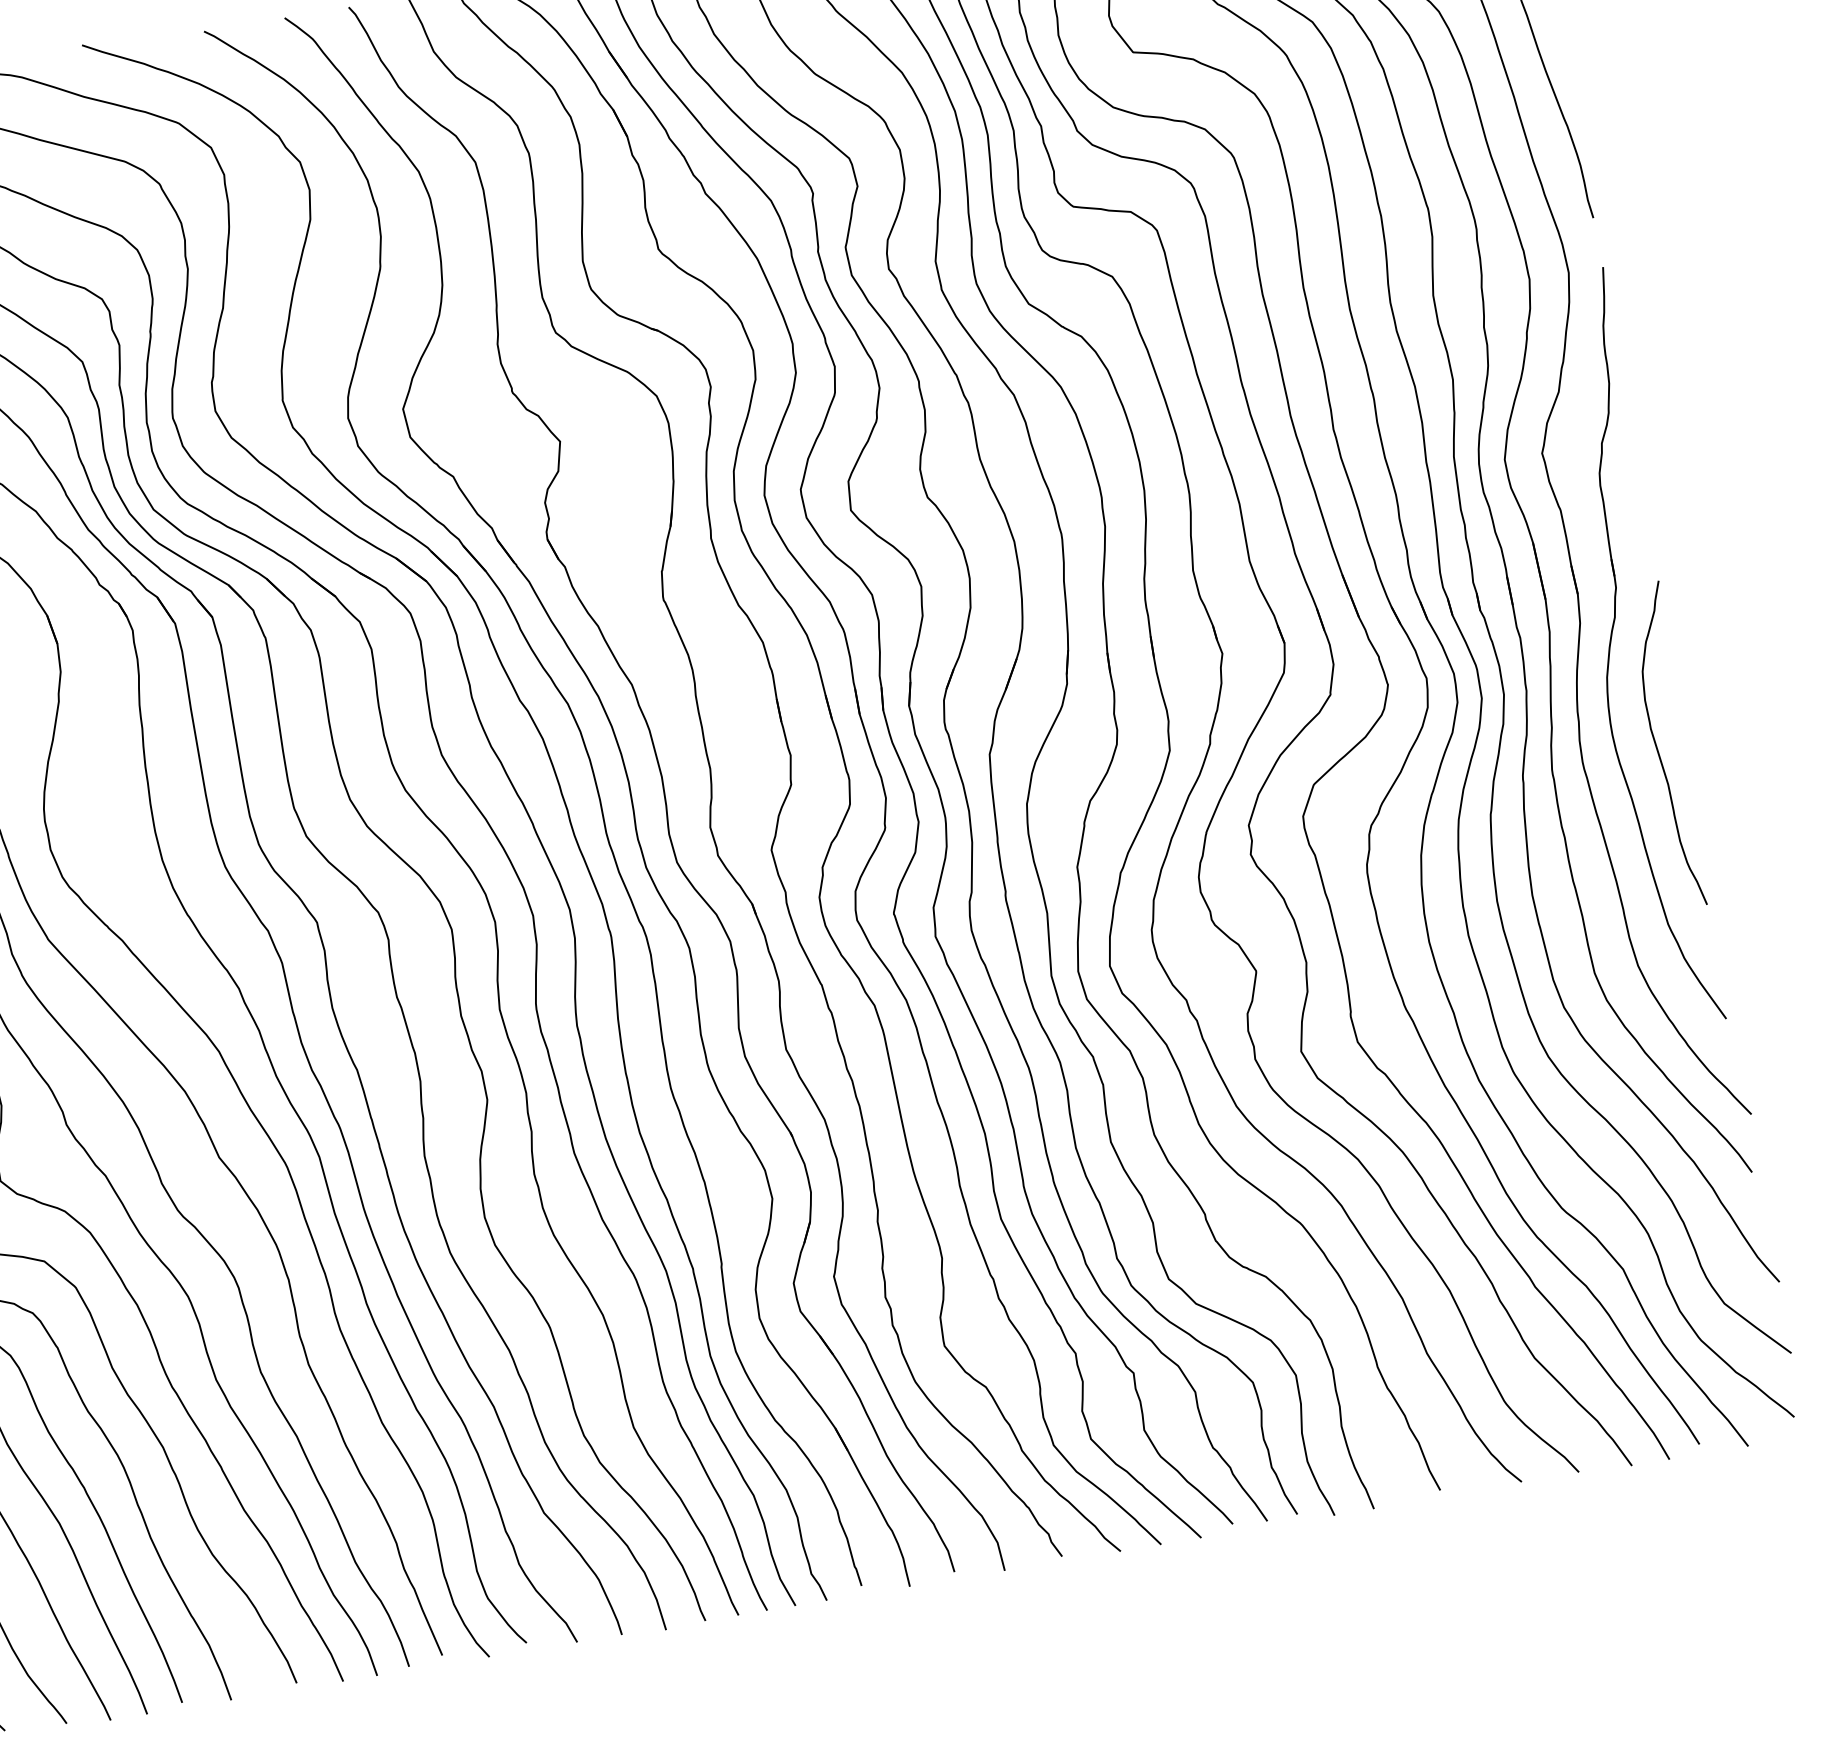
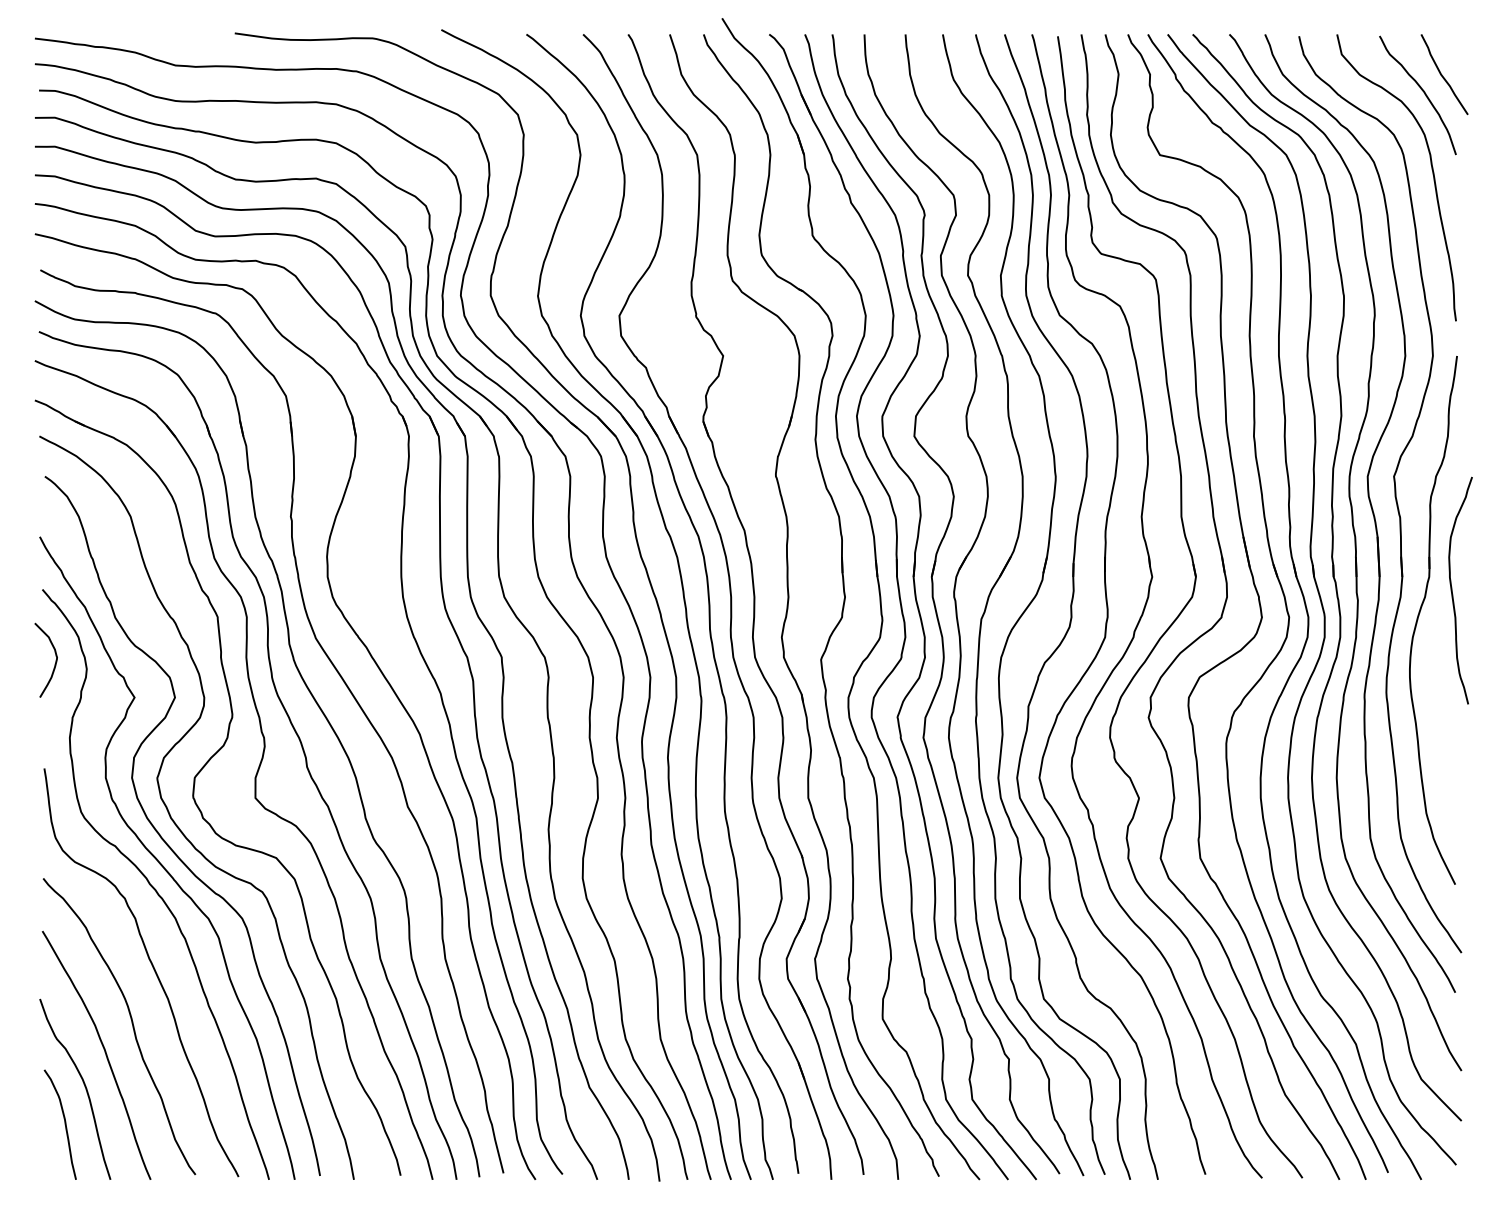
curve: (1657, 746) -> (1452, 590), moved

